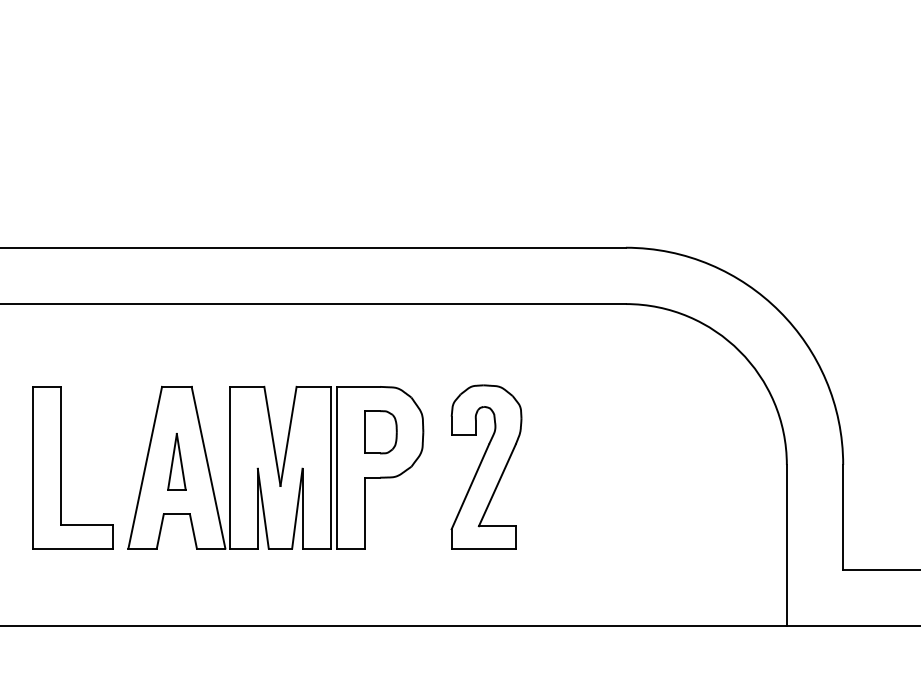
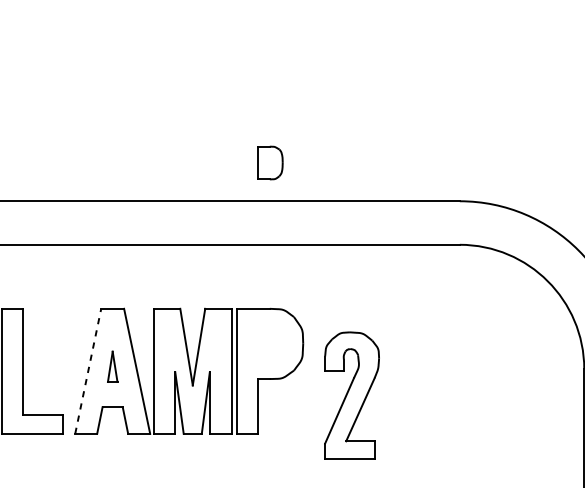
part: (380, 432) -> (270, 163), moved
part: (176, 461) -> (112, 366), size x0.7
part: (486, 466) -> (352, 395), moved
line: (145, 467) -> (88, 371), solid -> dashed

